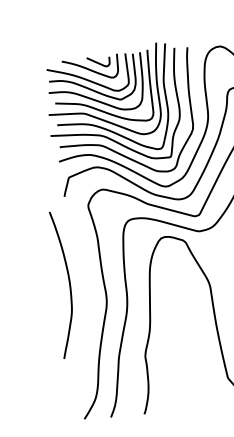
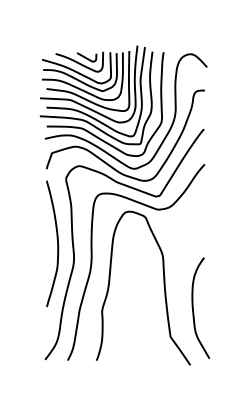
curve: (69, 283) -> (57, 243), moved

